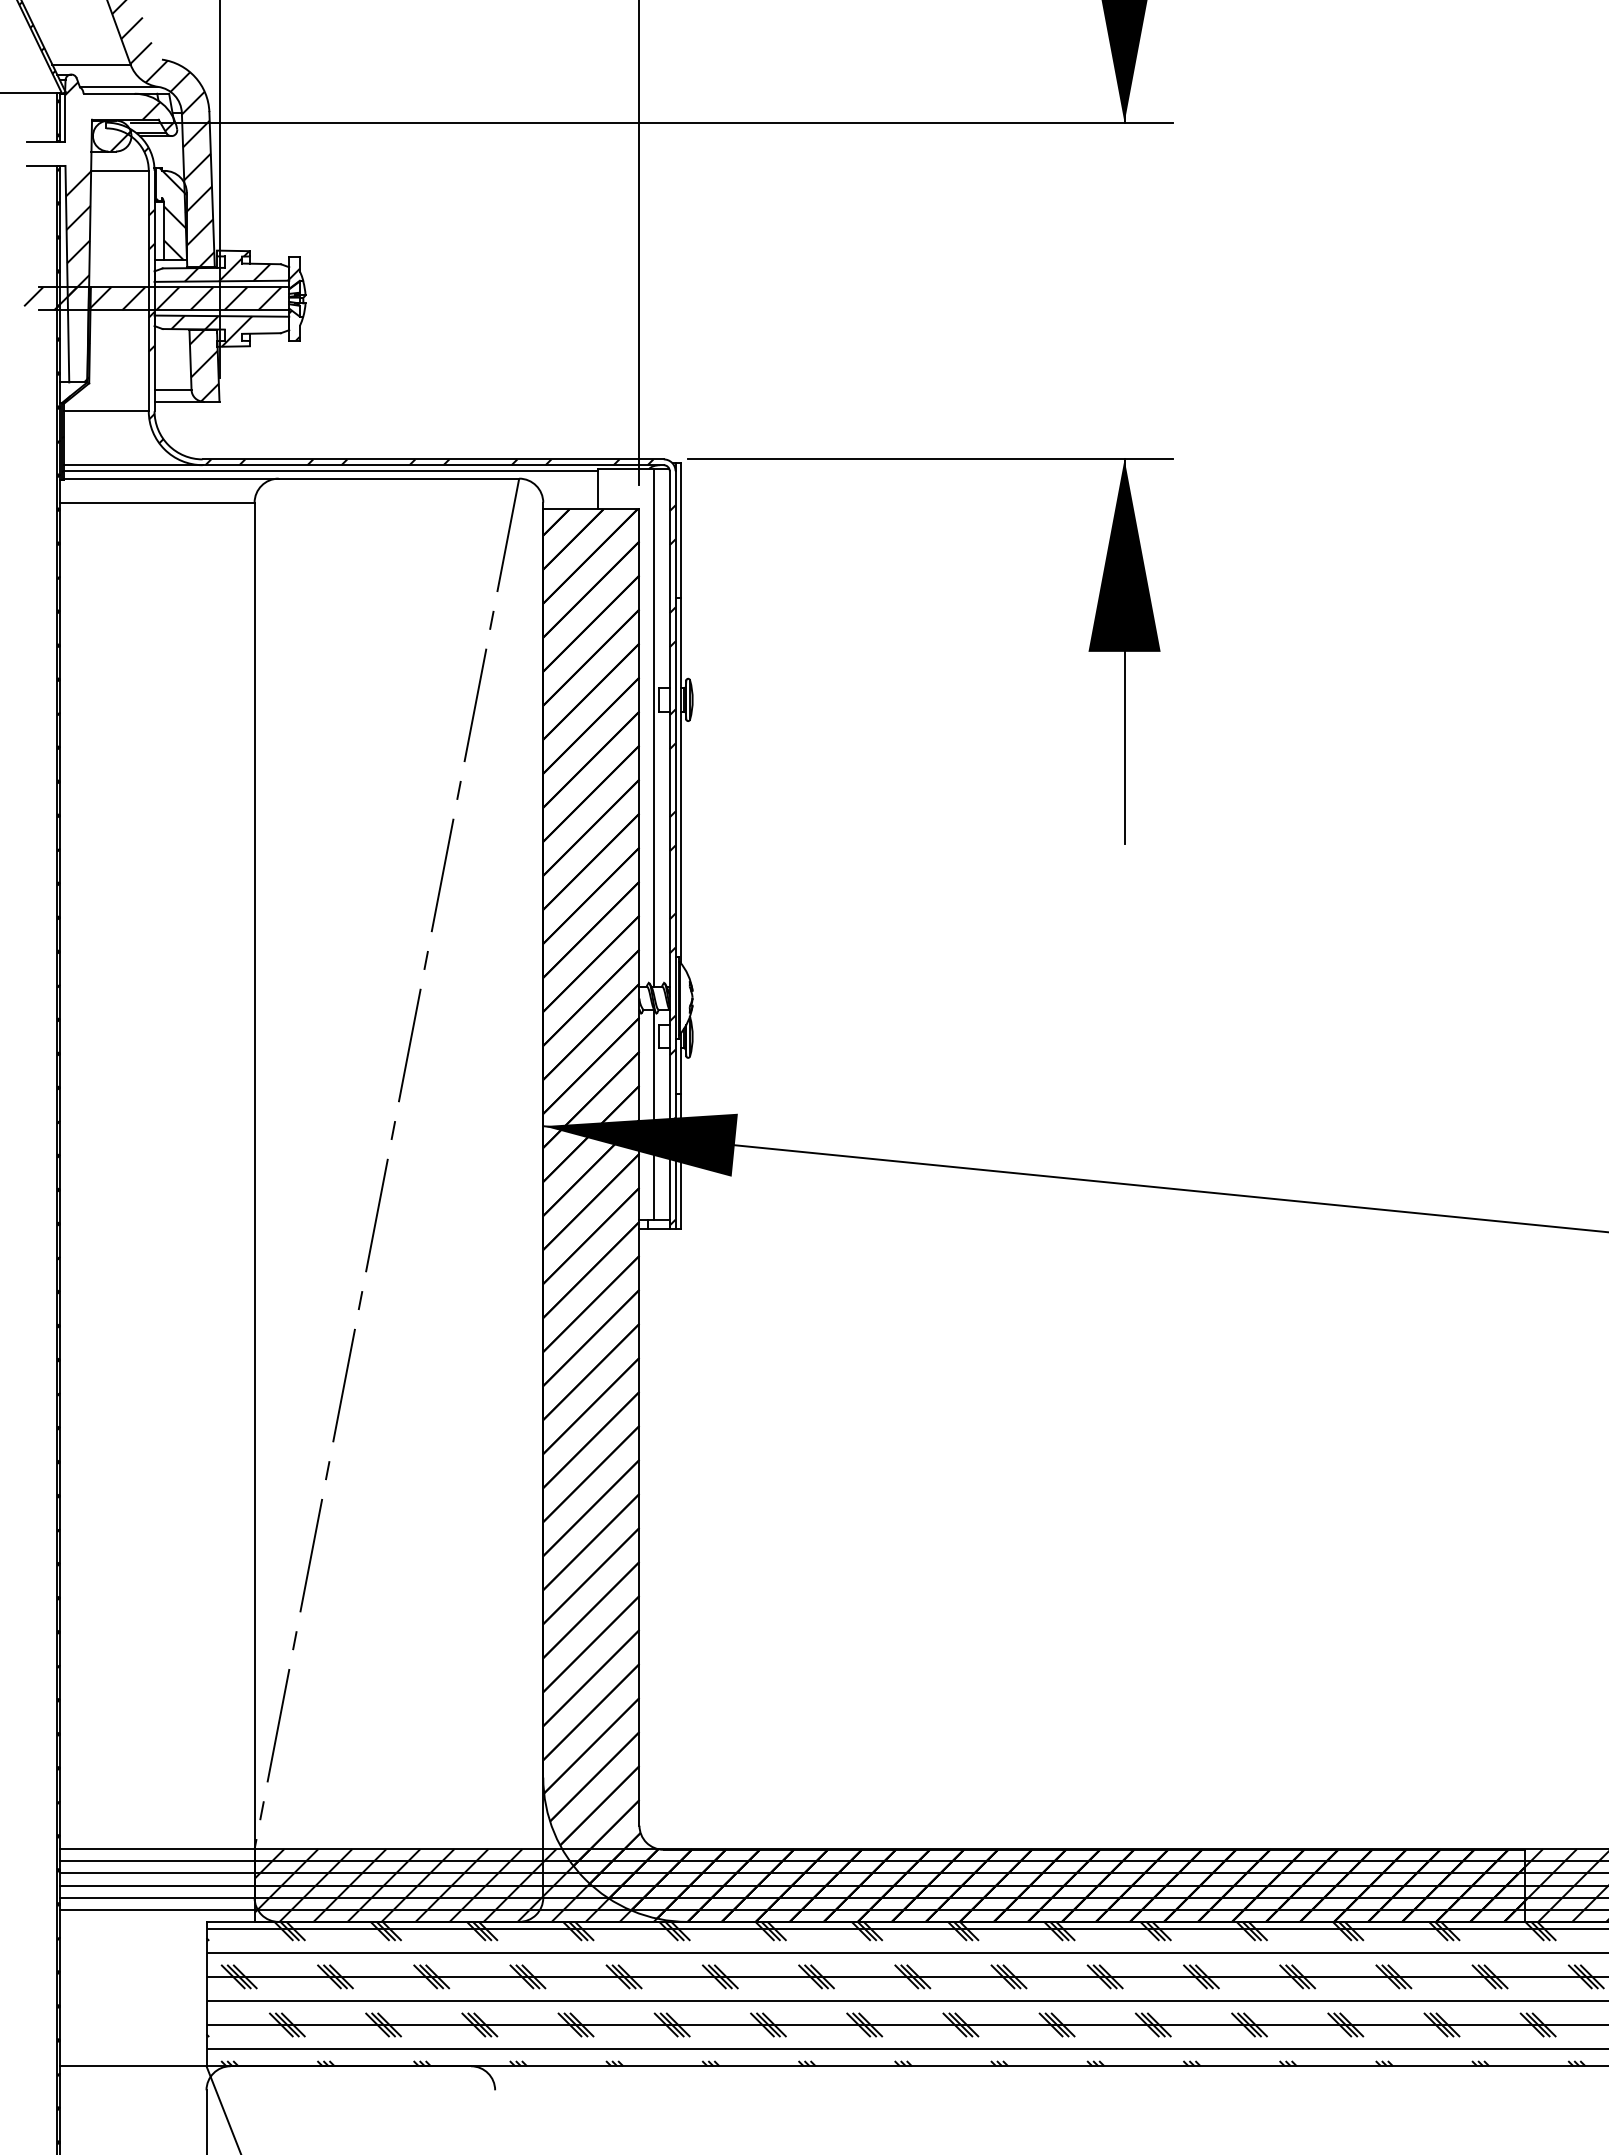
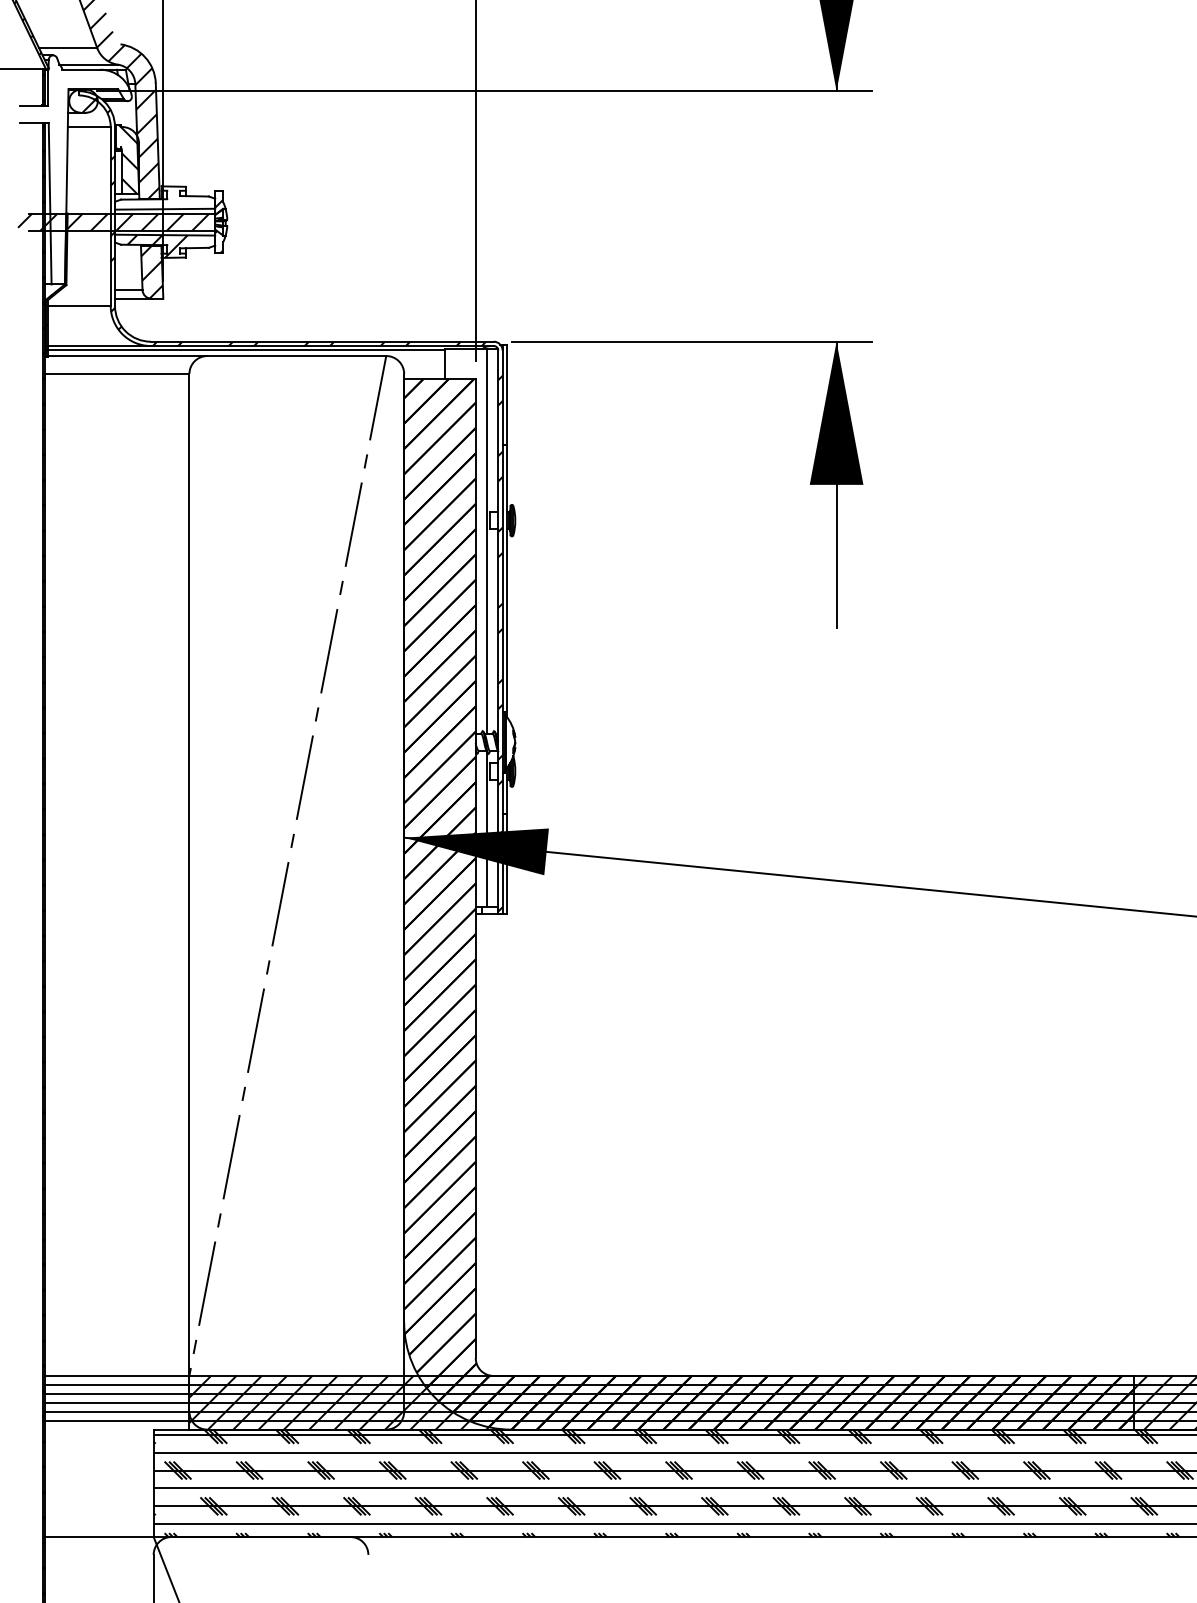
hatch: (120, 231) -> (89, 172), removed
hatch: (237, 265) -> (176, 197), removed

